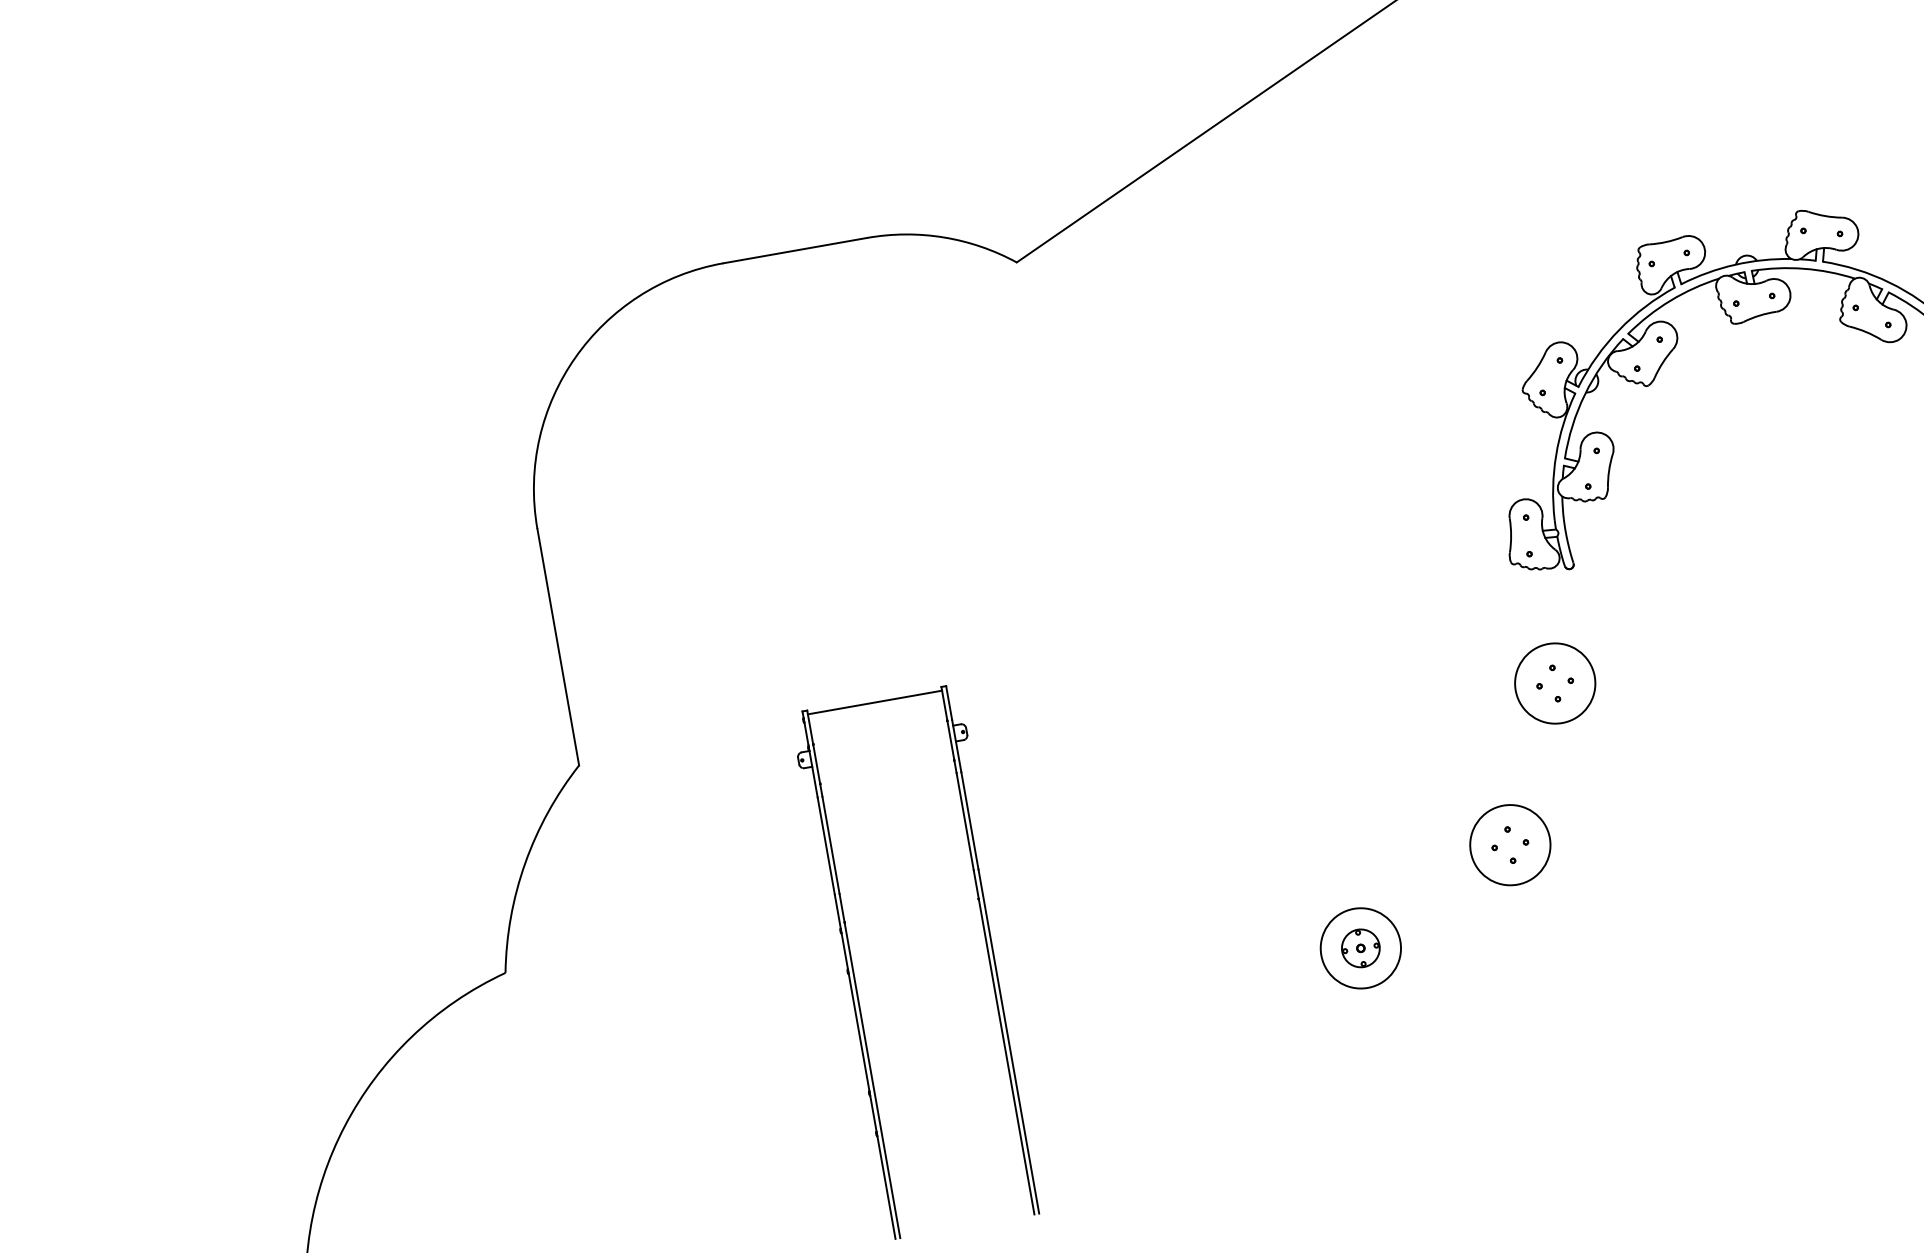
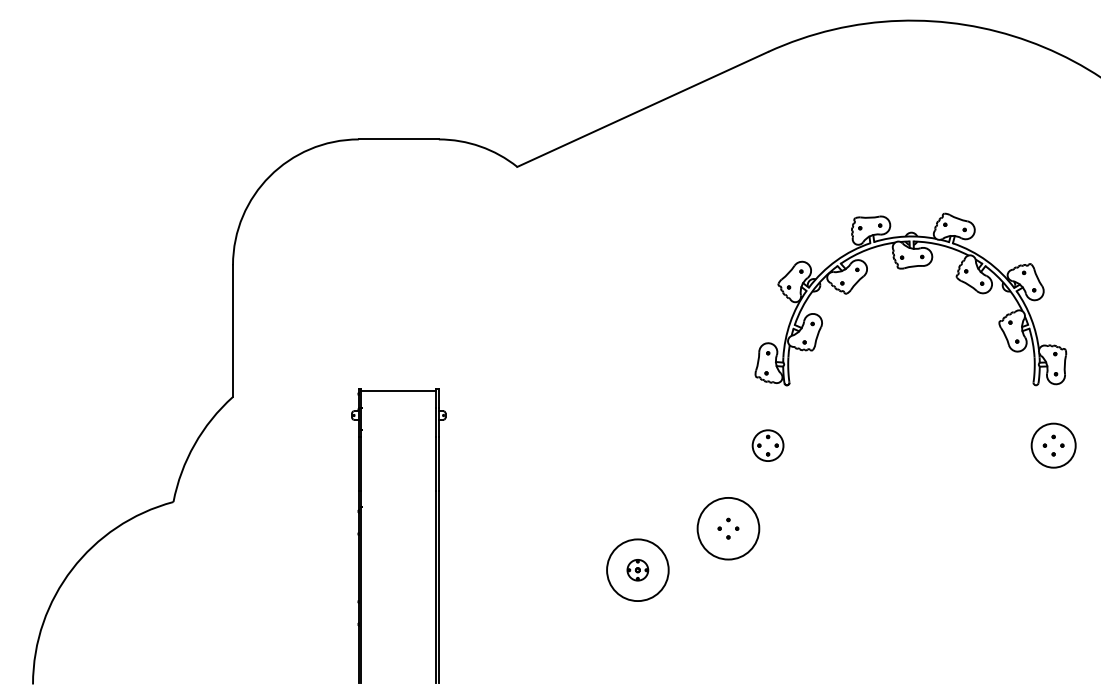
circle: (1555, 683) -> (768, 445), size x0.7
circle: (1510, 844) -> (728, 528), size x1.4
circle: (1360, 948) -> (637, 570), size x1.4

